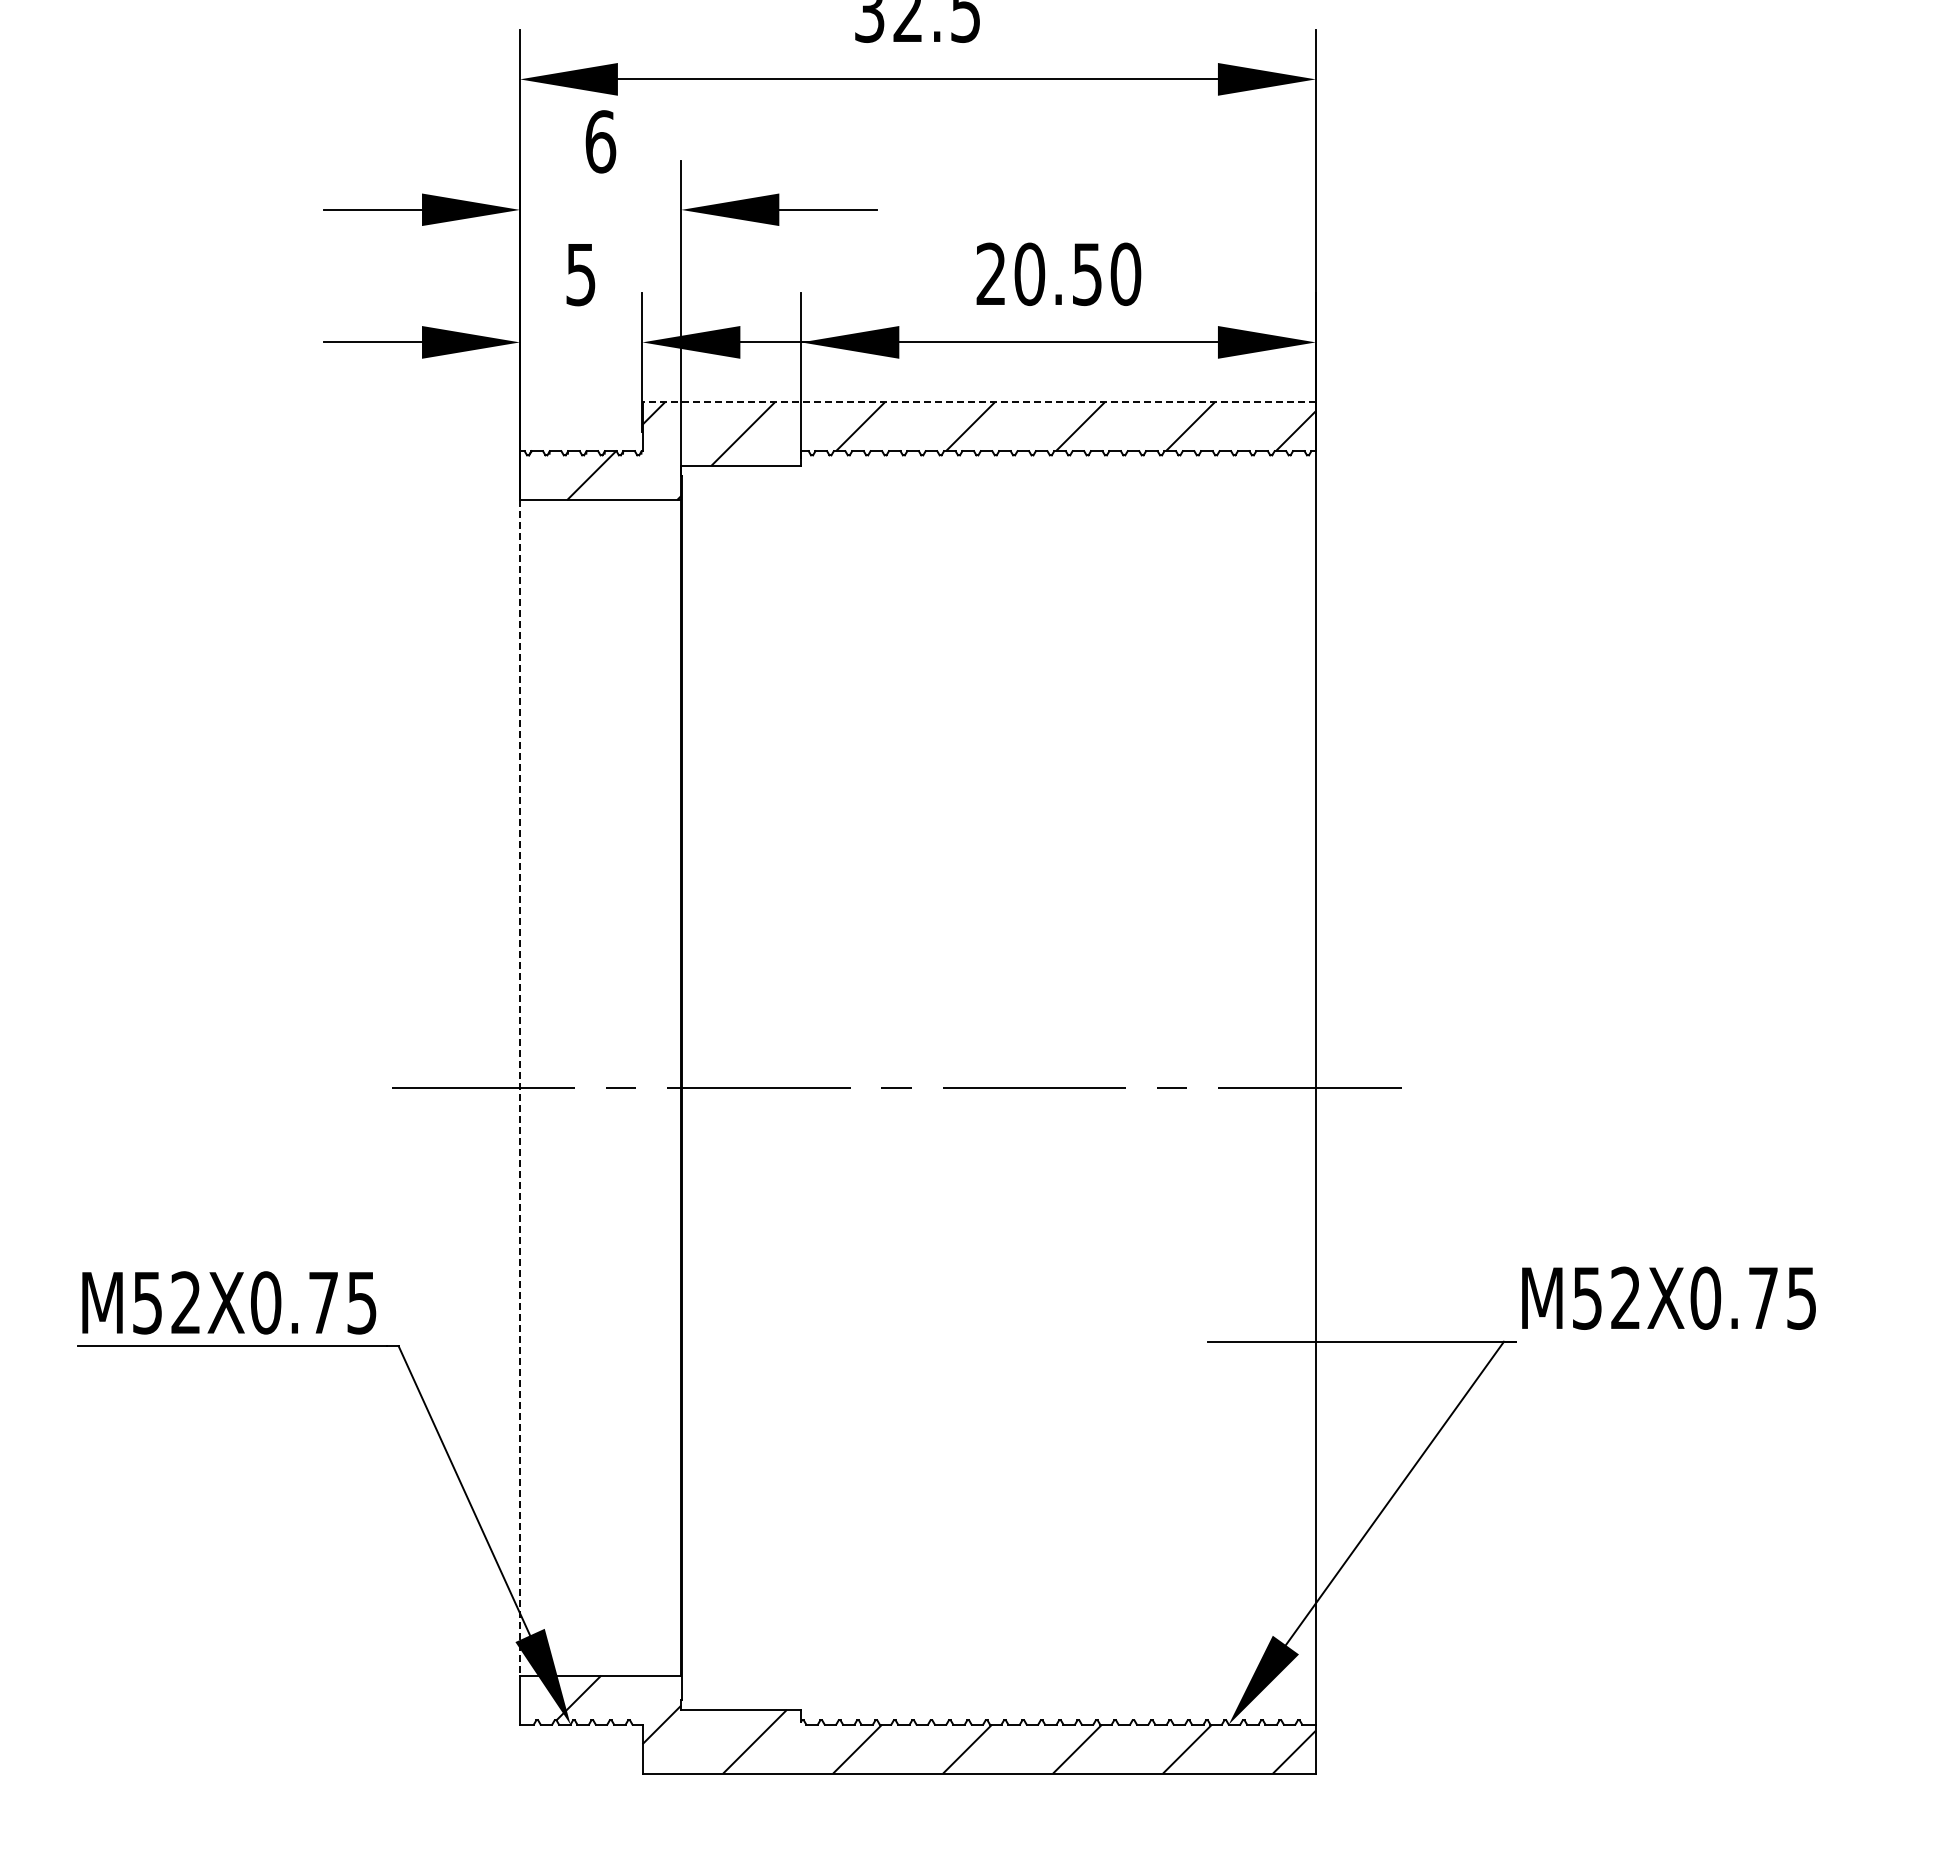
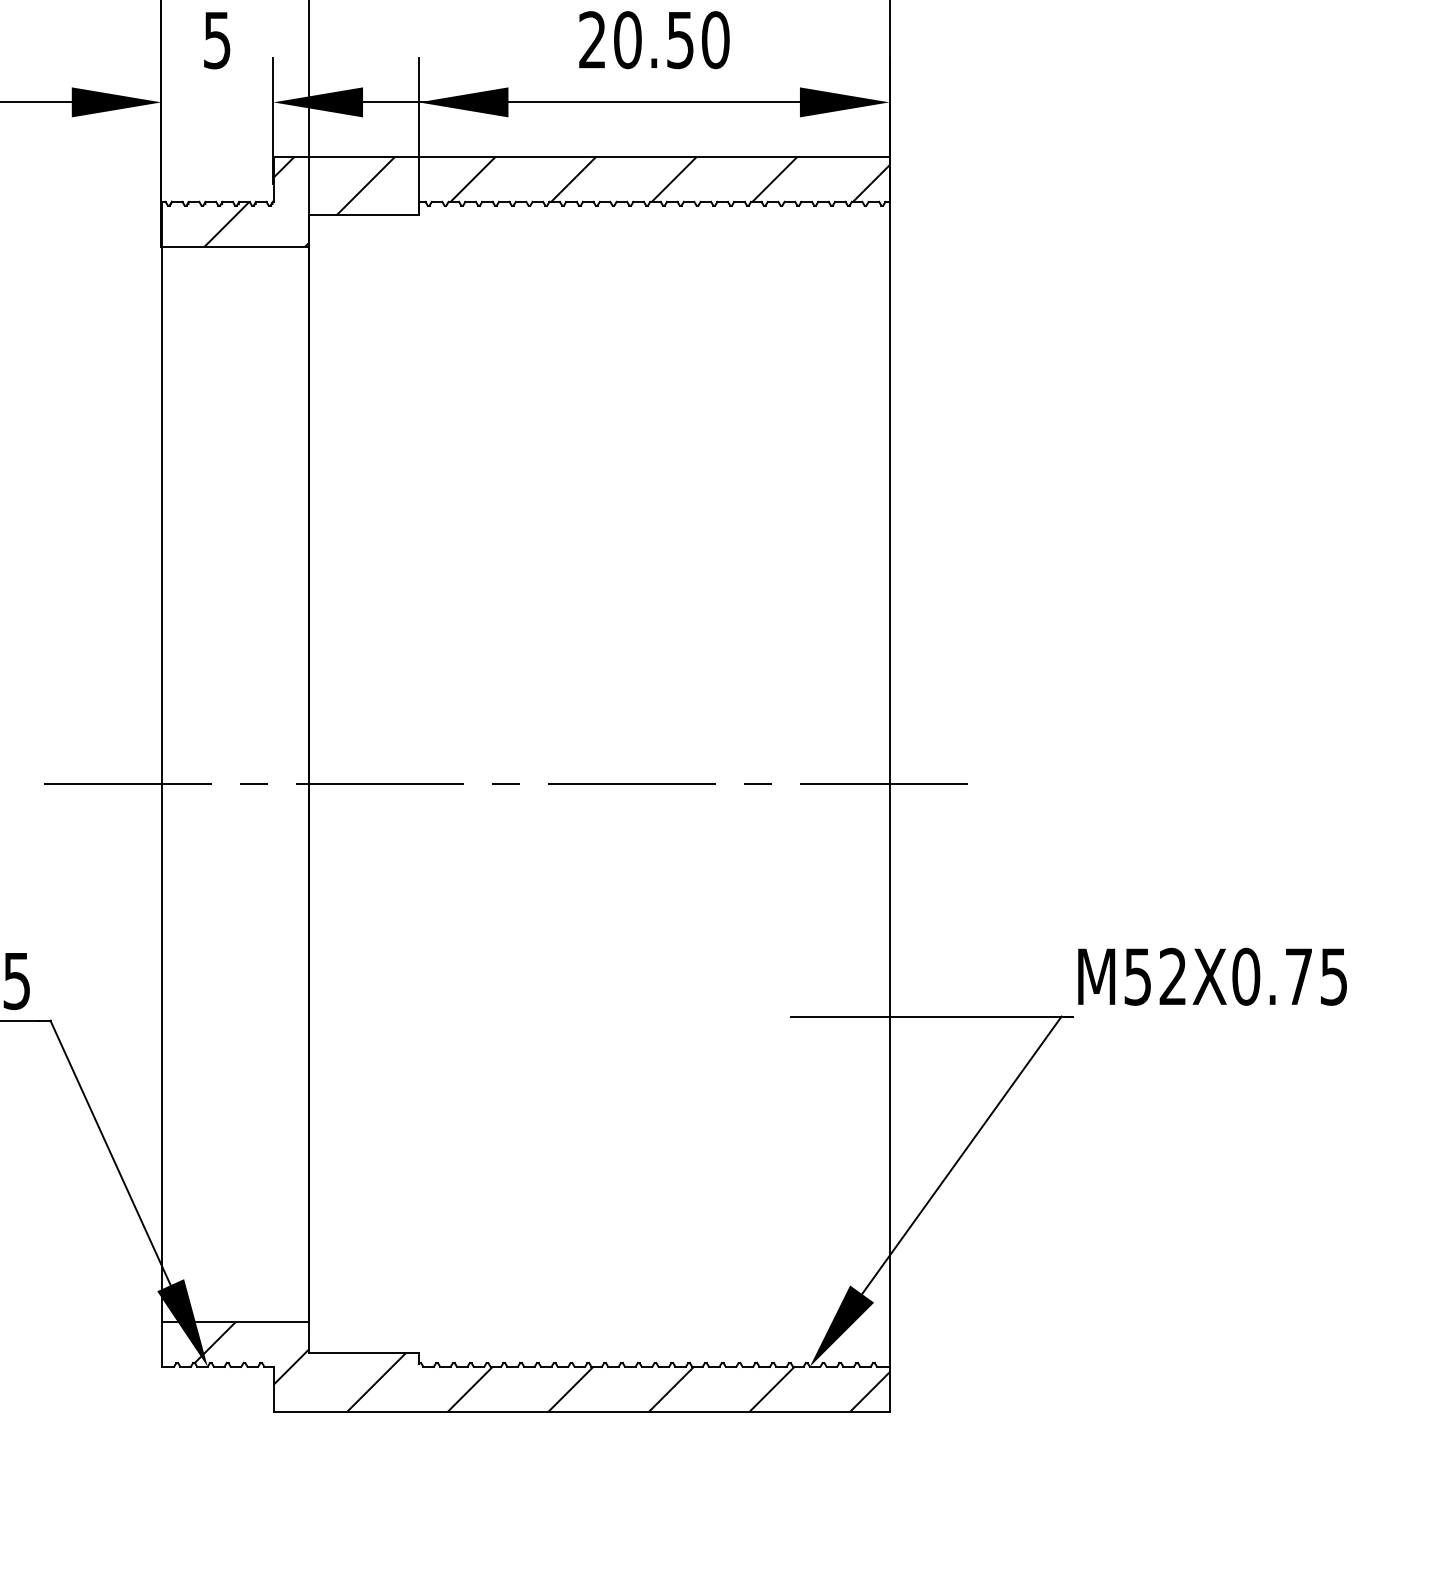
line: (979, 402) -> (581, 157), dashed -> solid
line: (520, 1087) -> (161, 784), dashed -> solid

